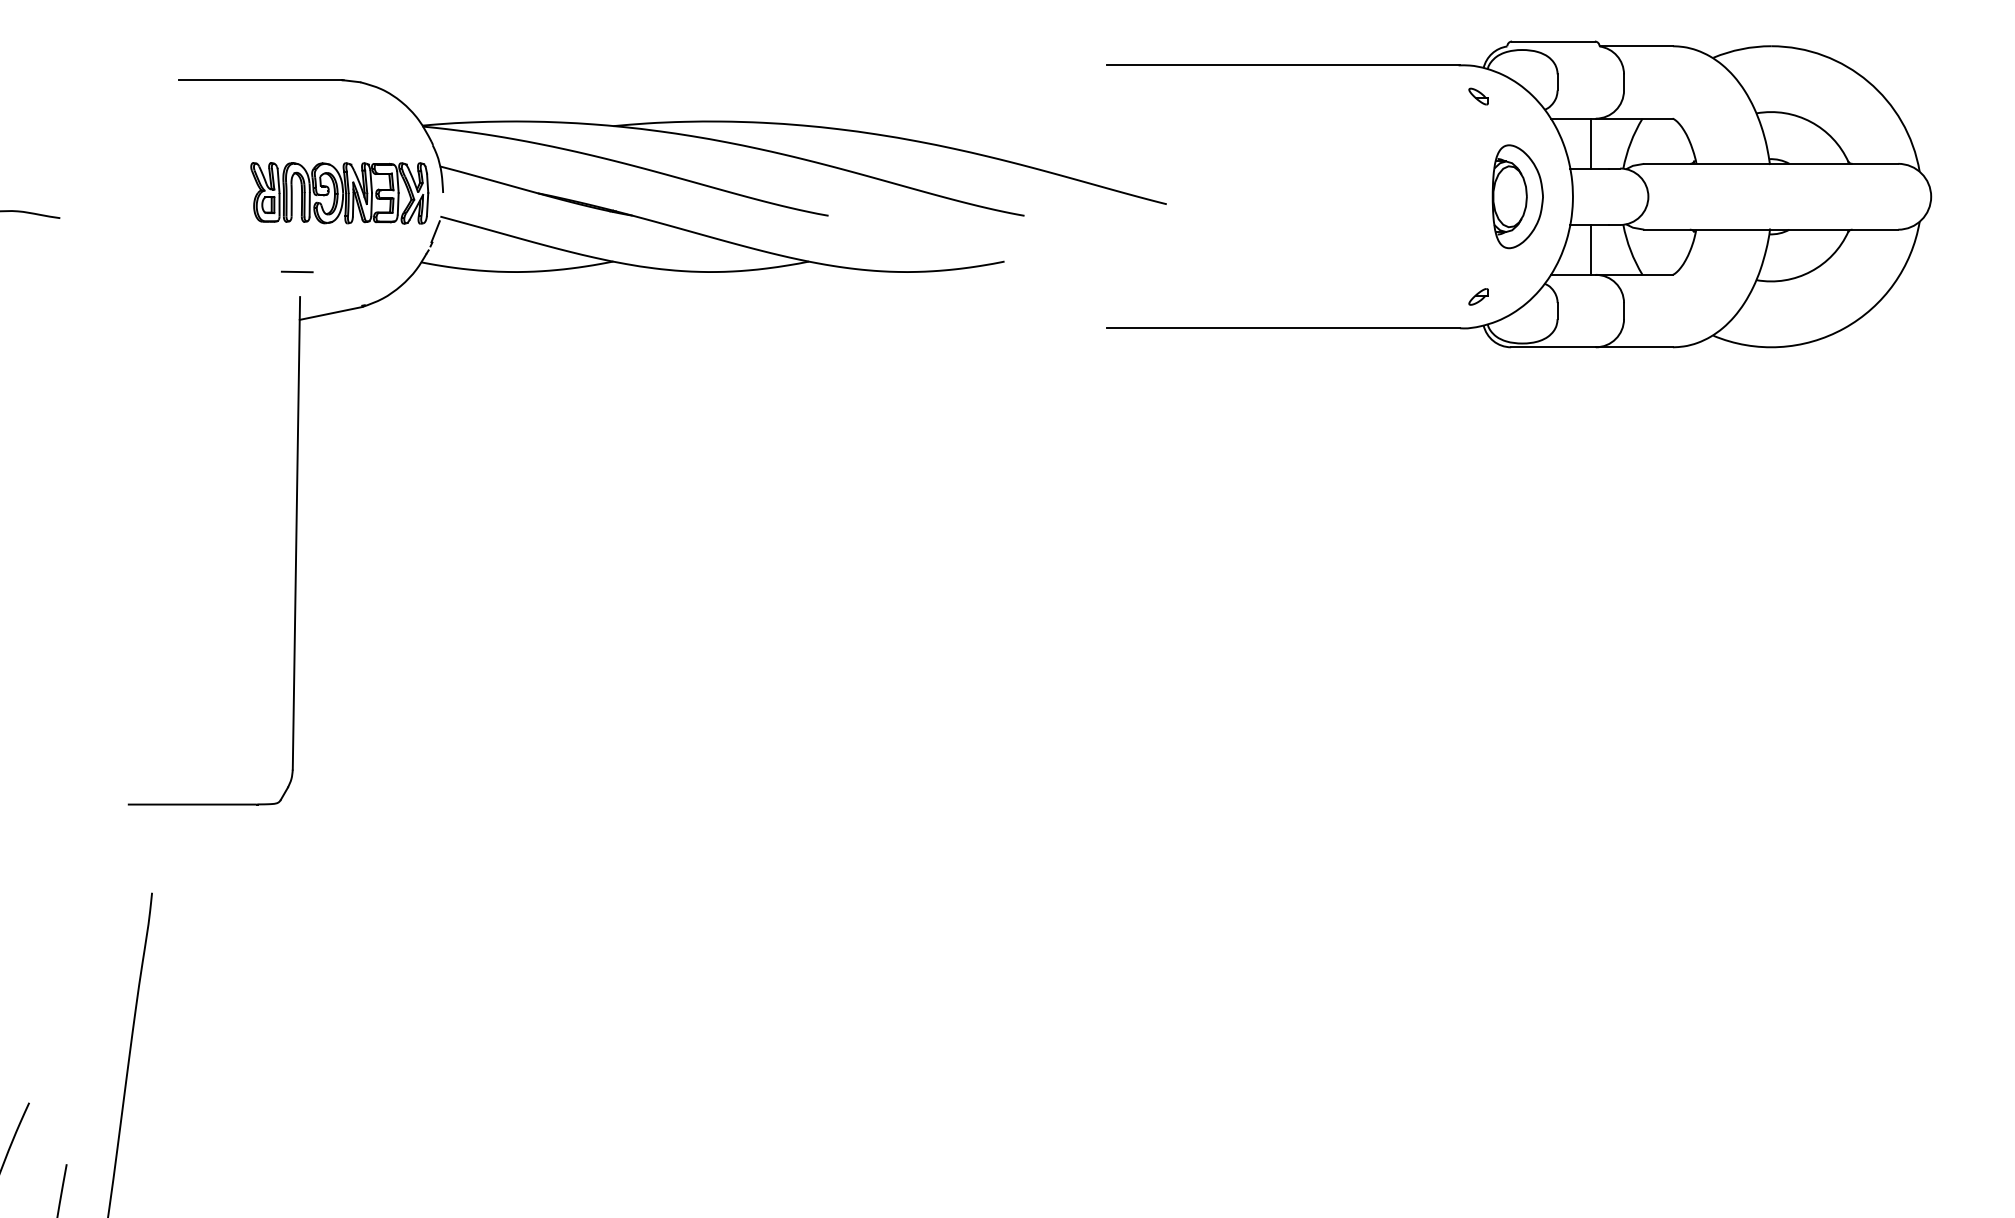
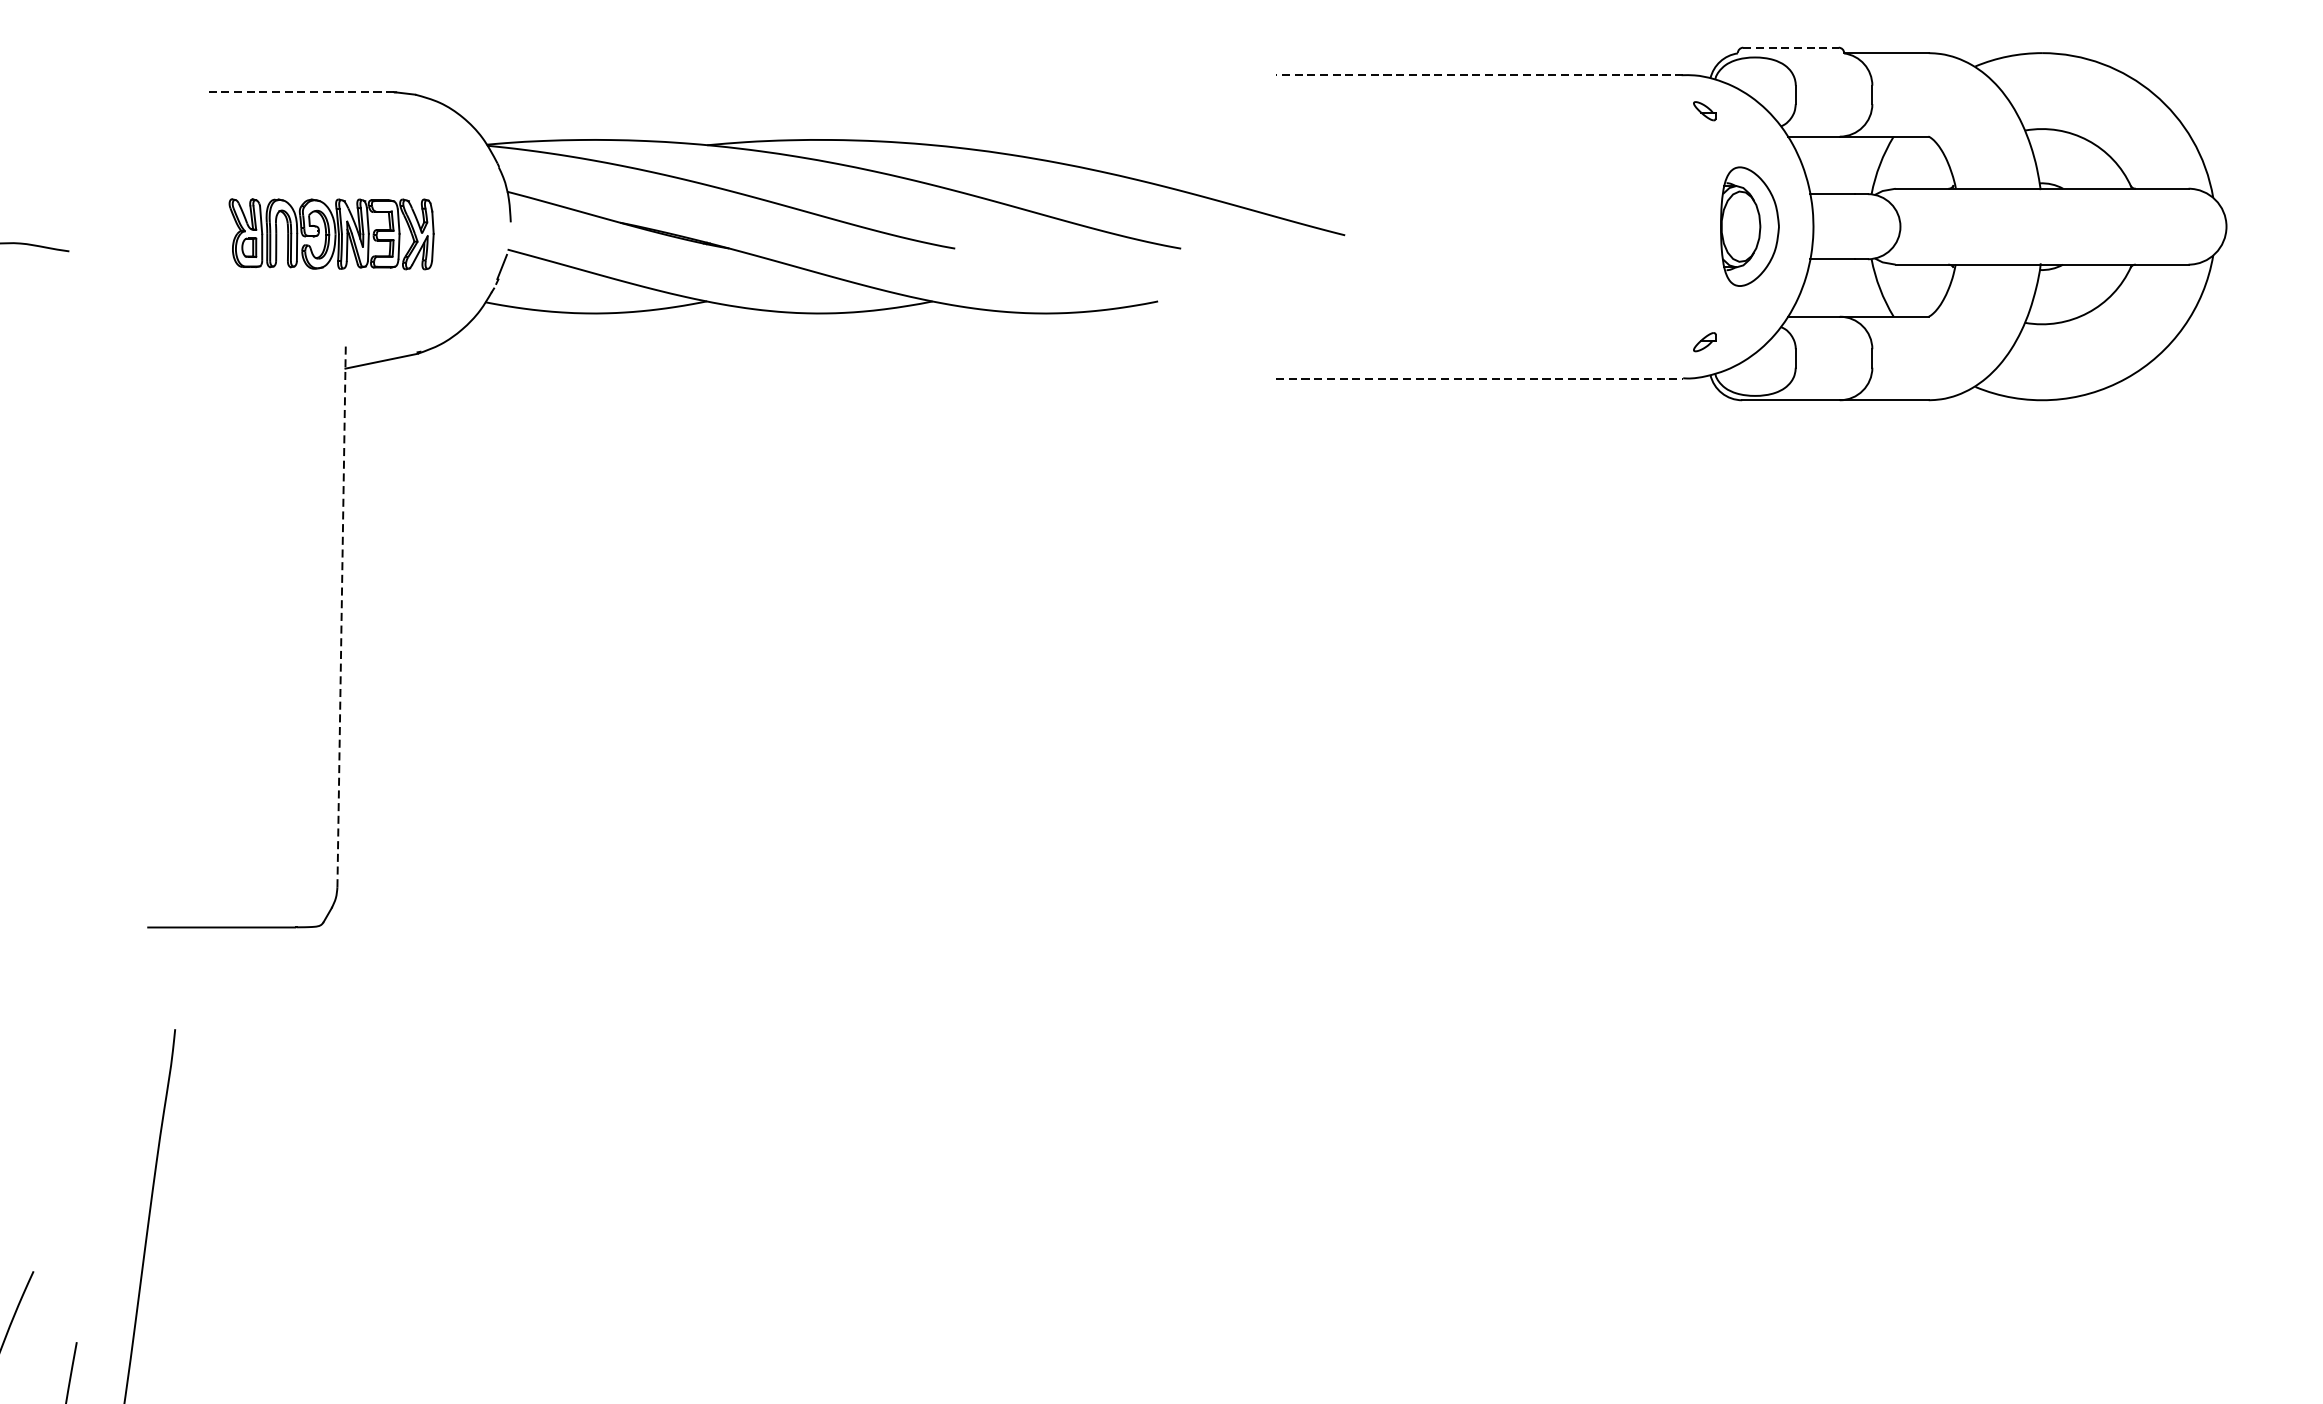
line: (1553, 41) -> (1791, 47), solid -> dashed
line: (1283, 65) -> (1479, 75), solid -> dashed
line: (260, 80) -> (300, 92), solid -> dashed
line: (1591, 143) -> (1834, 165), removed
part: (339, 193) -> (331, 234), moved
line: (1591, 249) -> (1834, 287), removed
line: (296, 271) -> (341, 312), removed
line: (1283, 328) -> (1479, 378), solid -> dashed
line: (296, 532) -> (341, 613), solid -> dashed

